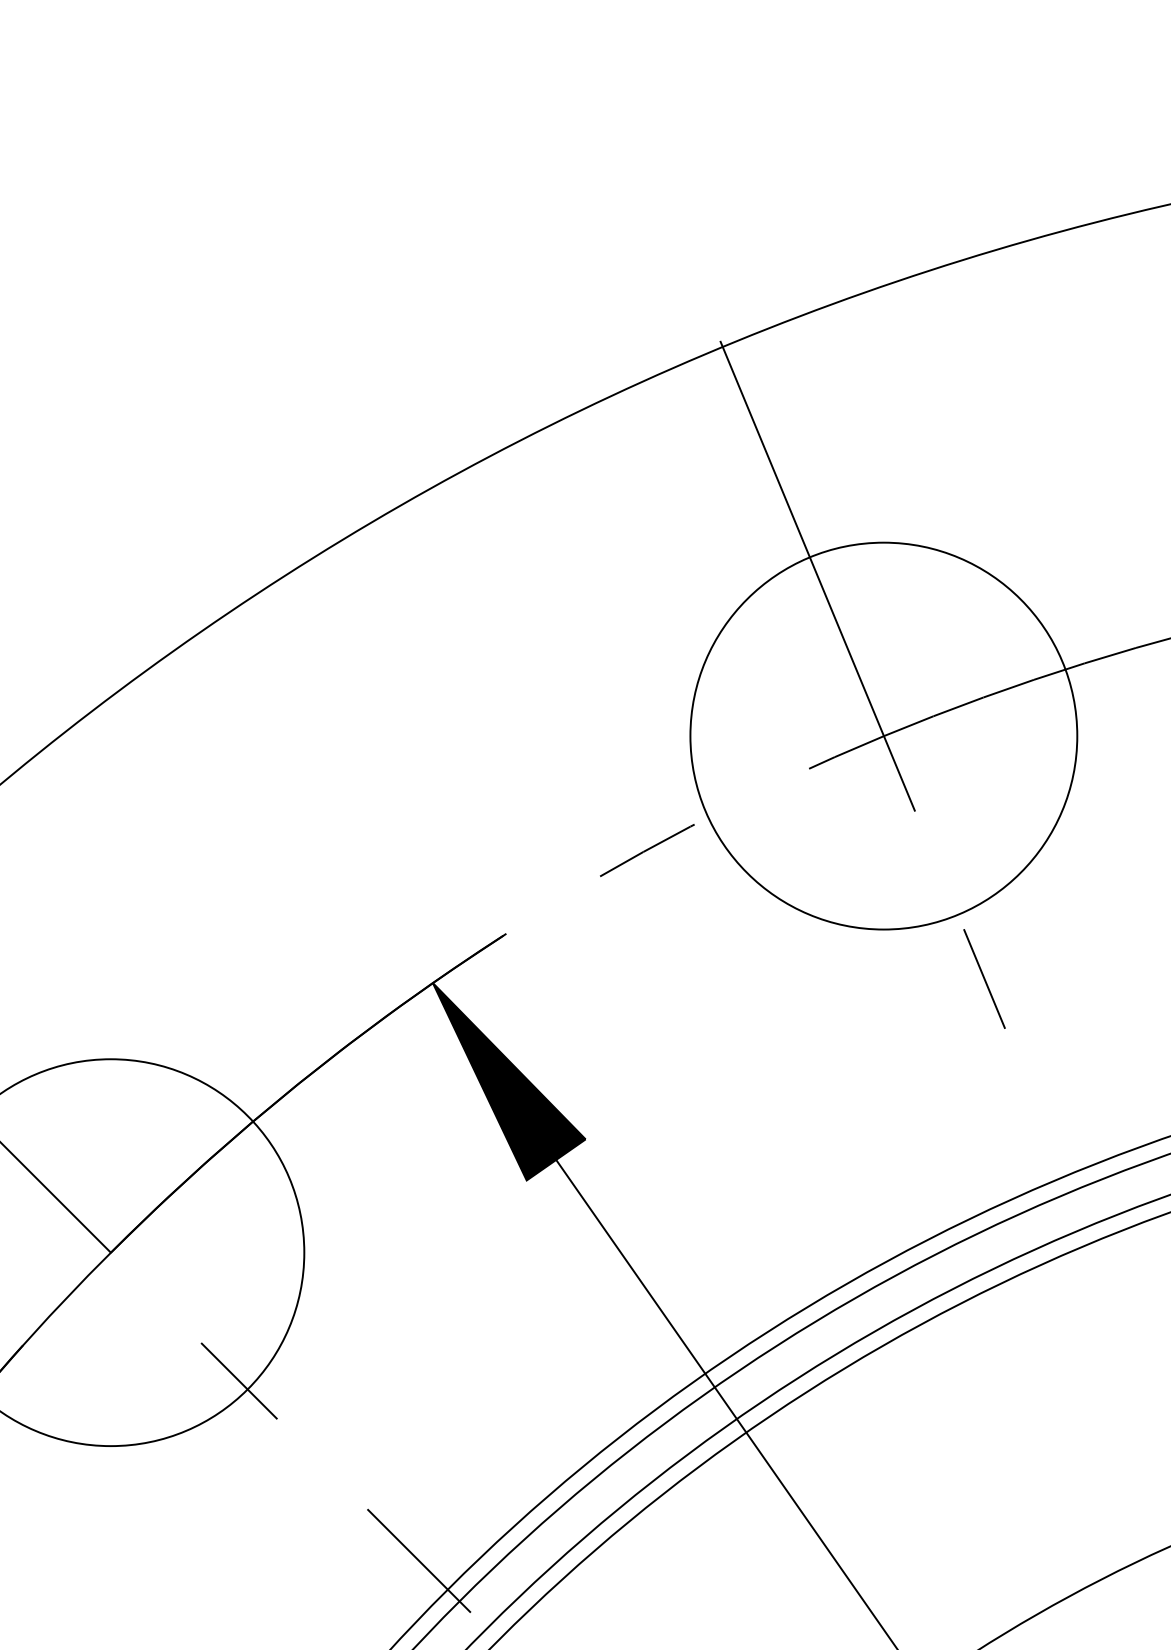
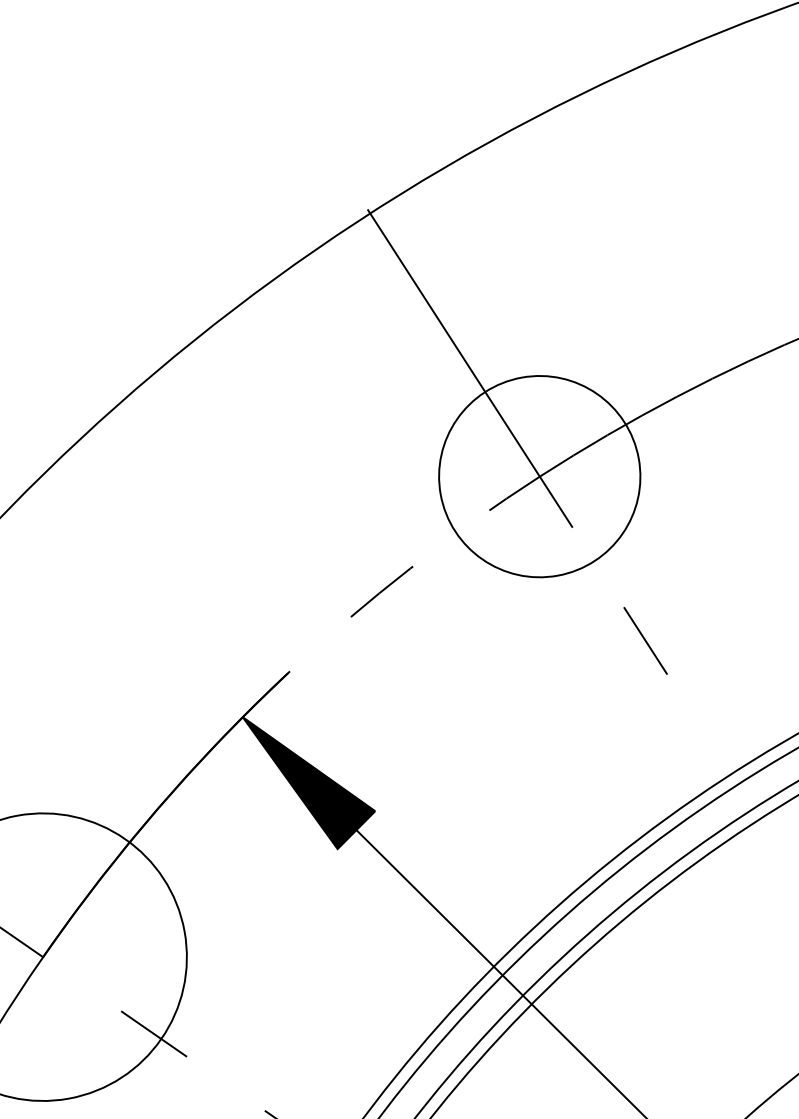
circle: (883, 735) -> (539, 476), size x0.7

